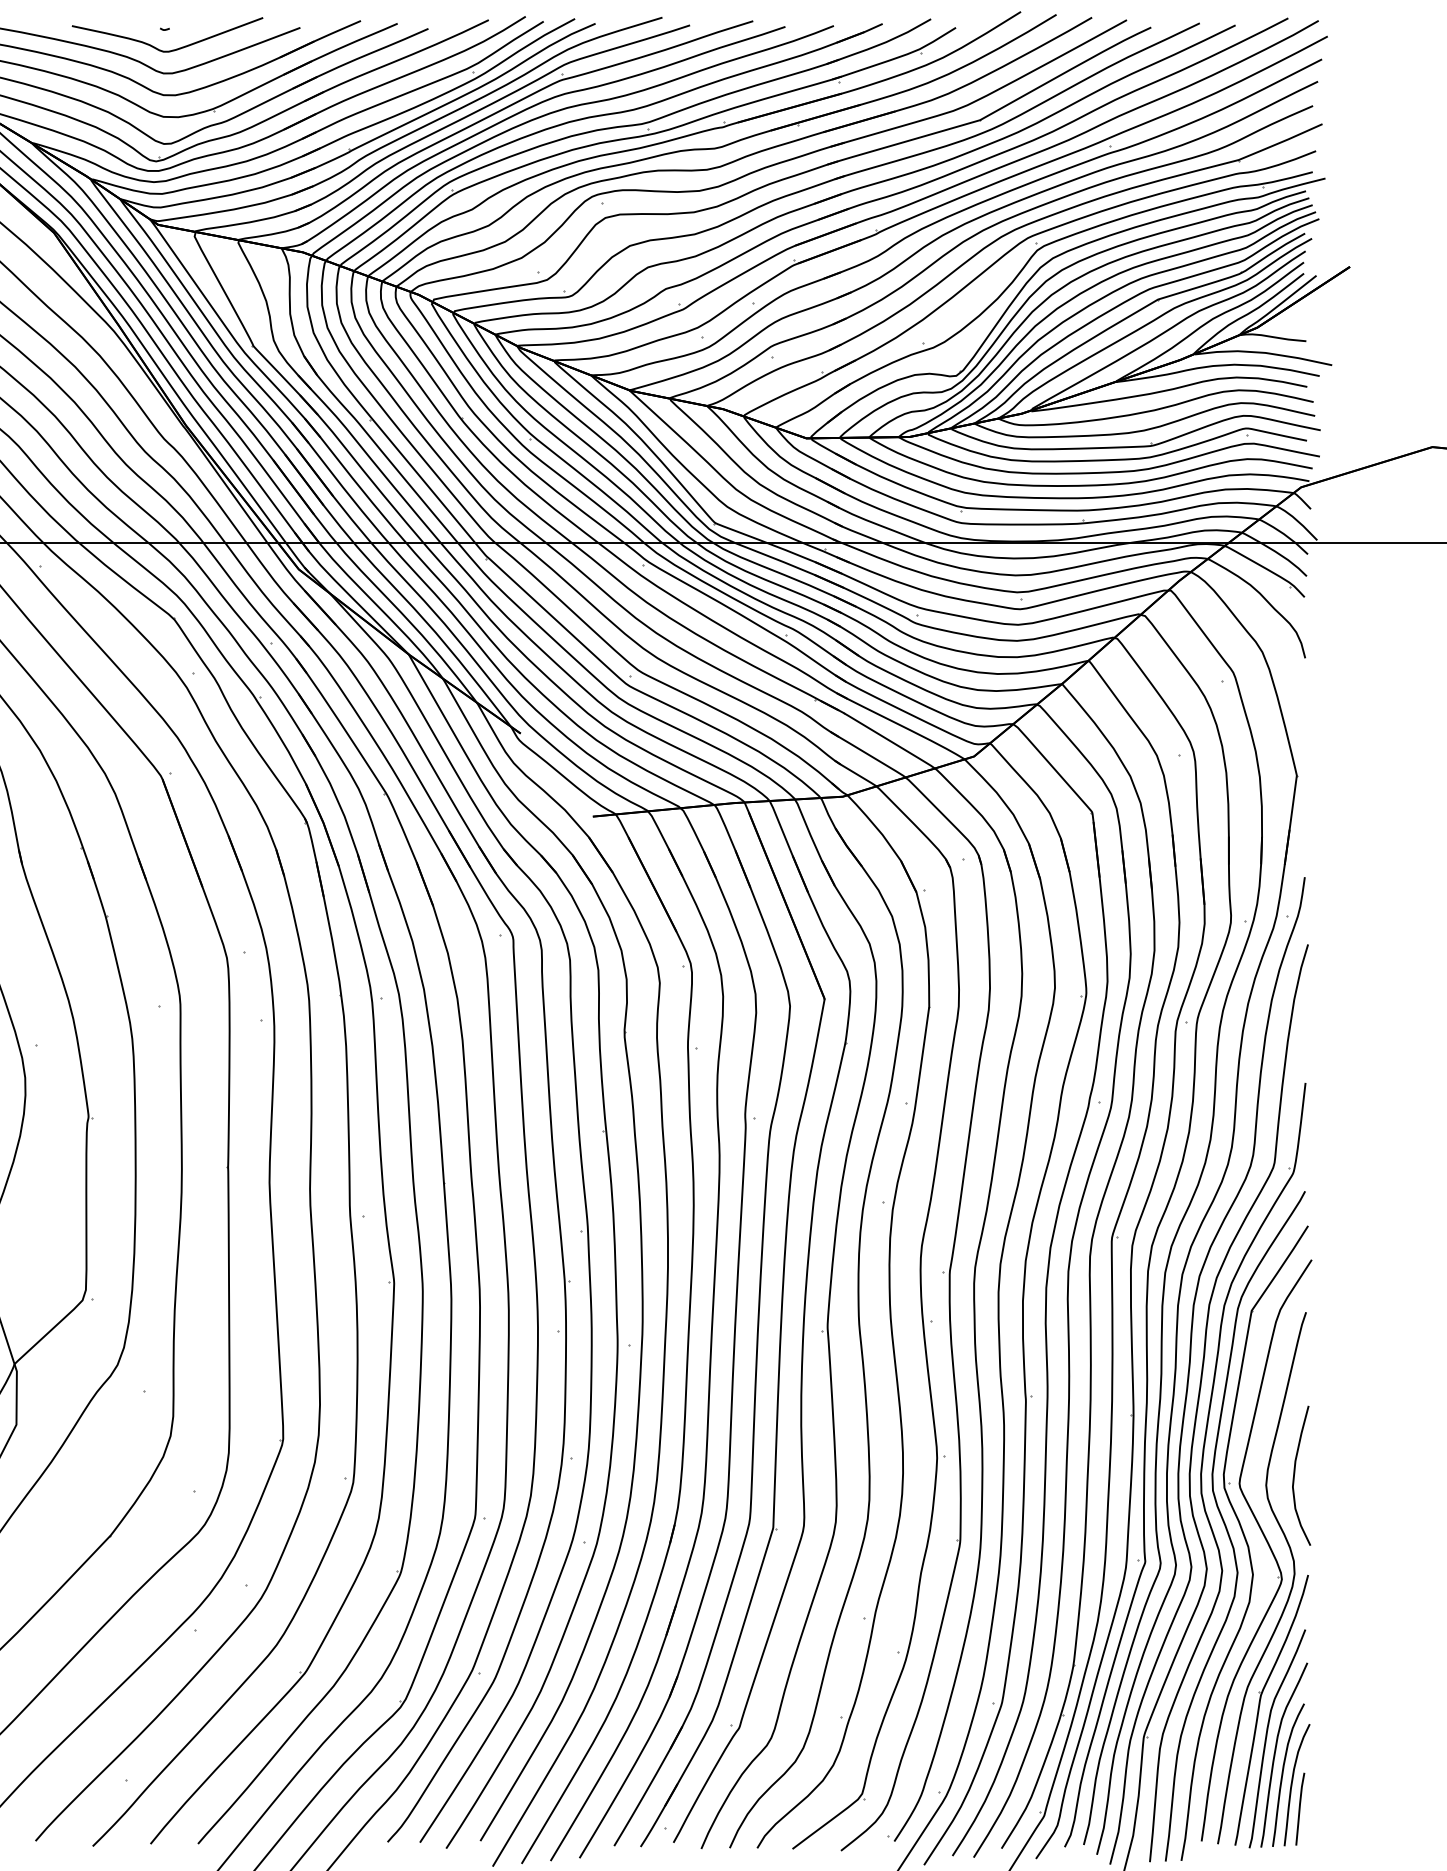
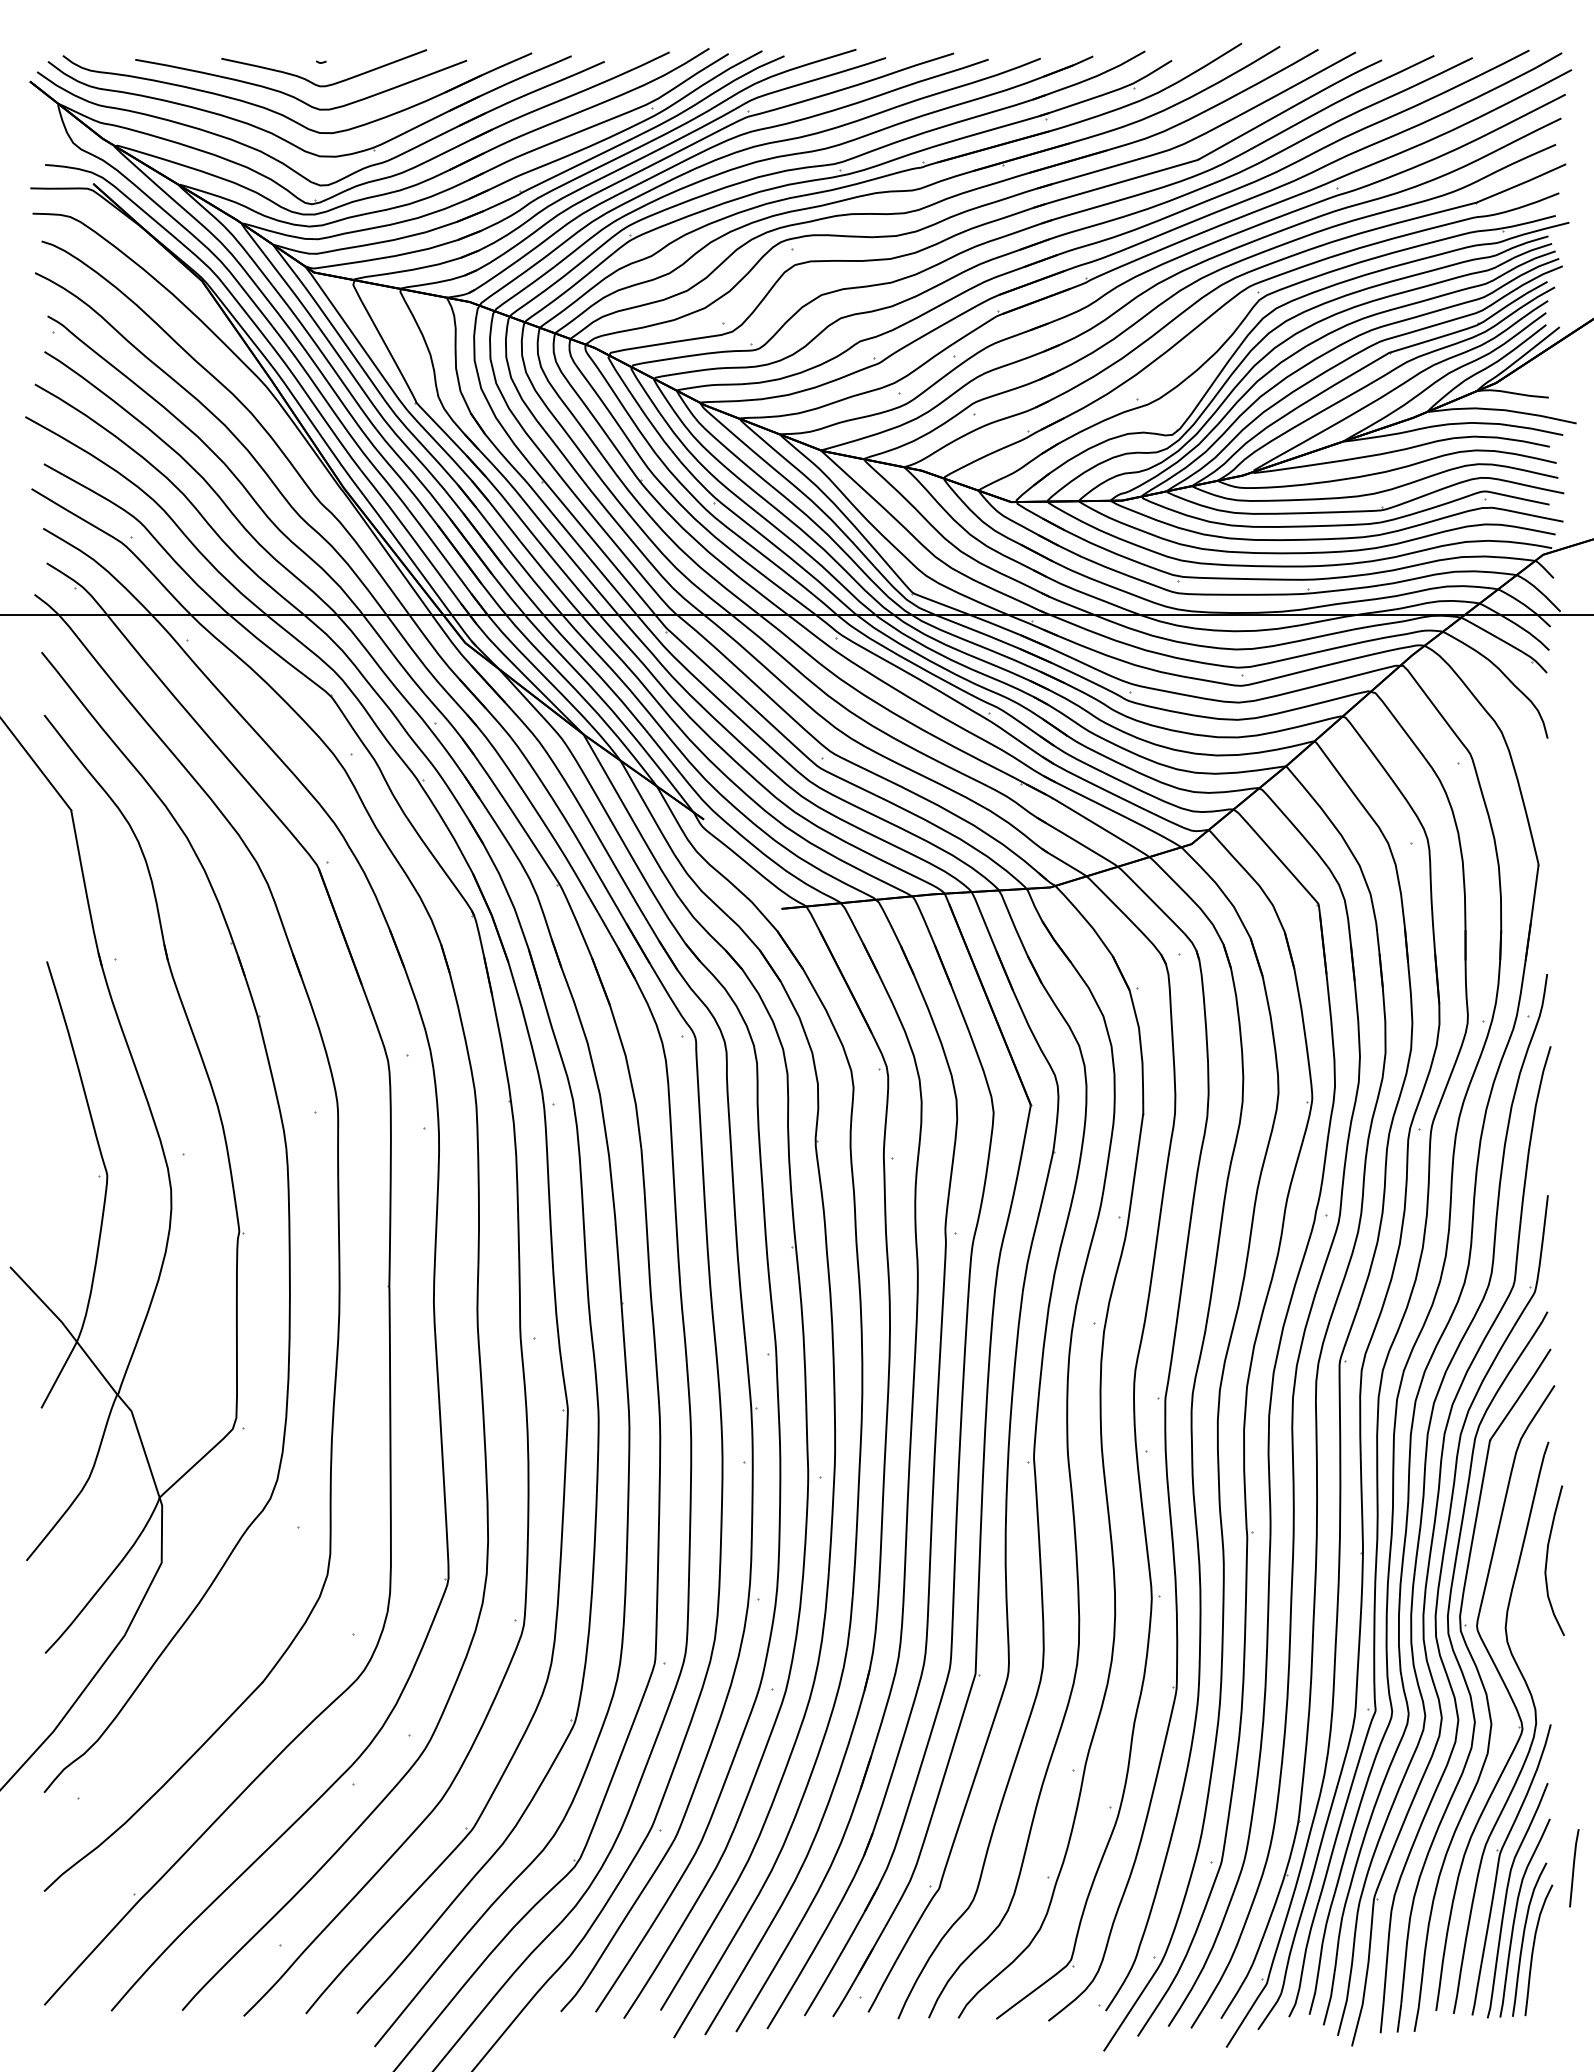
curve: (1294, 1475) -> (1547, 1560), moved
line: (1300, 1809) -> (1574, 1868), moved

